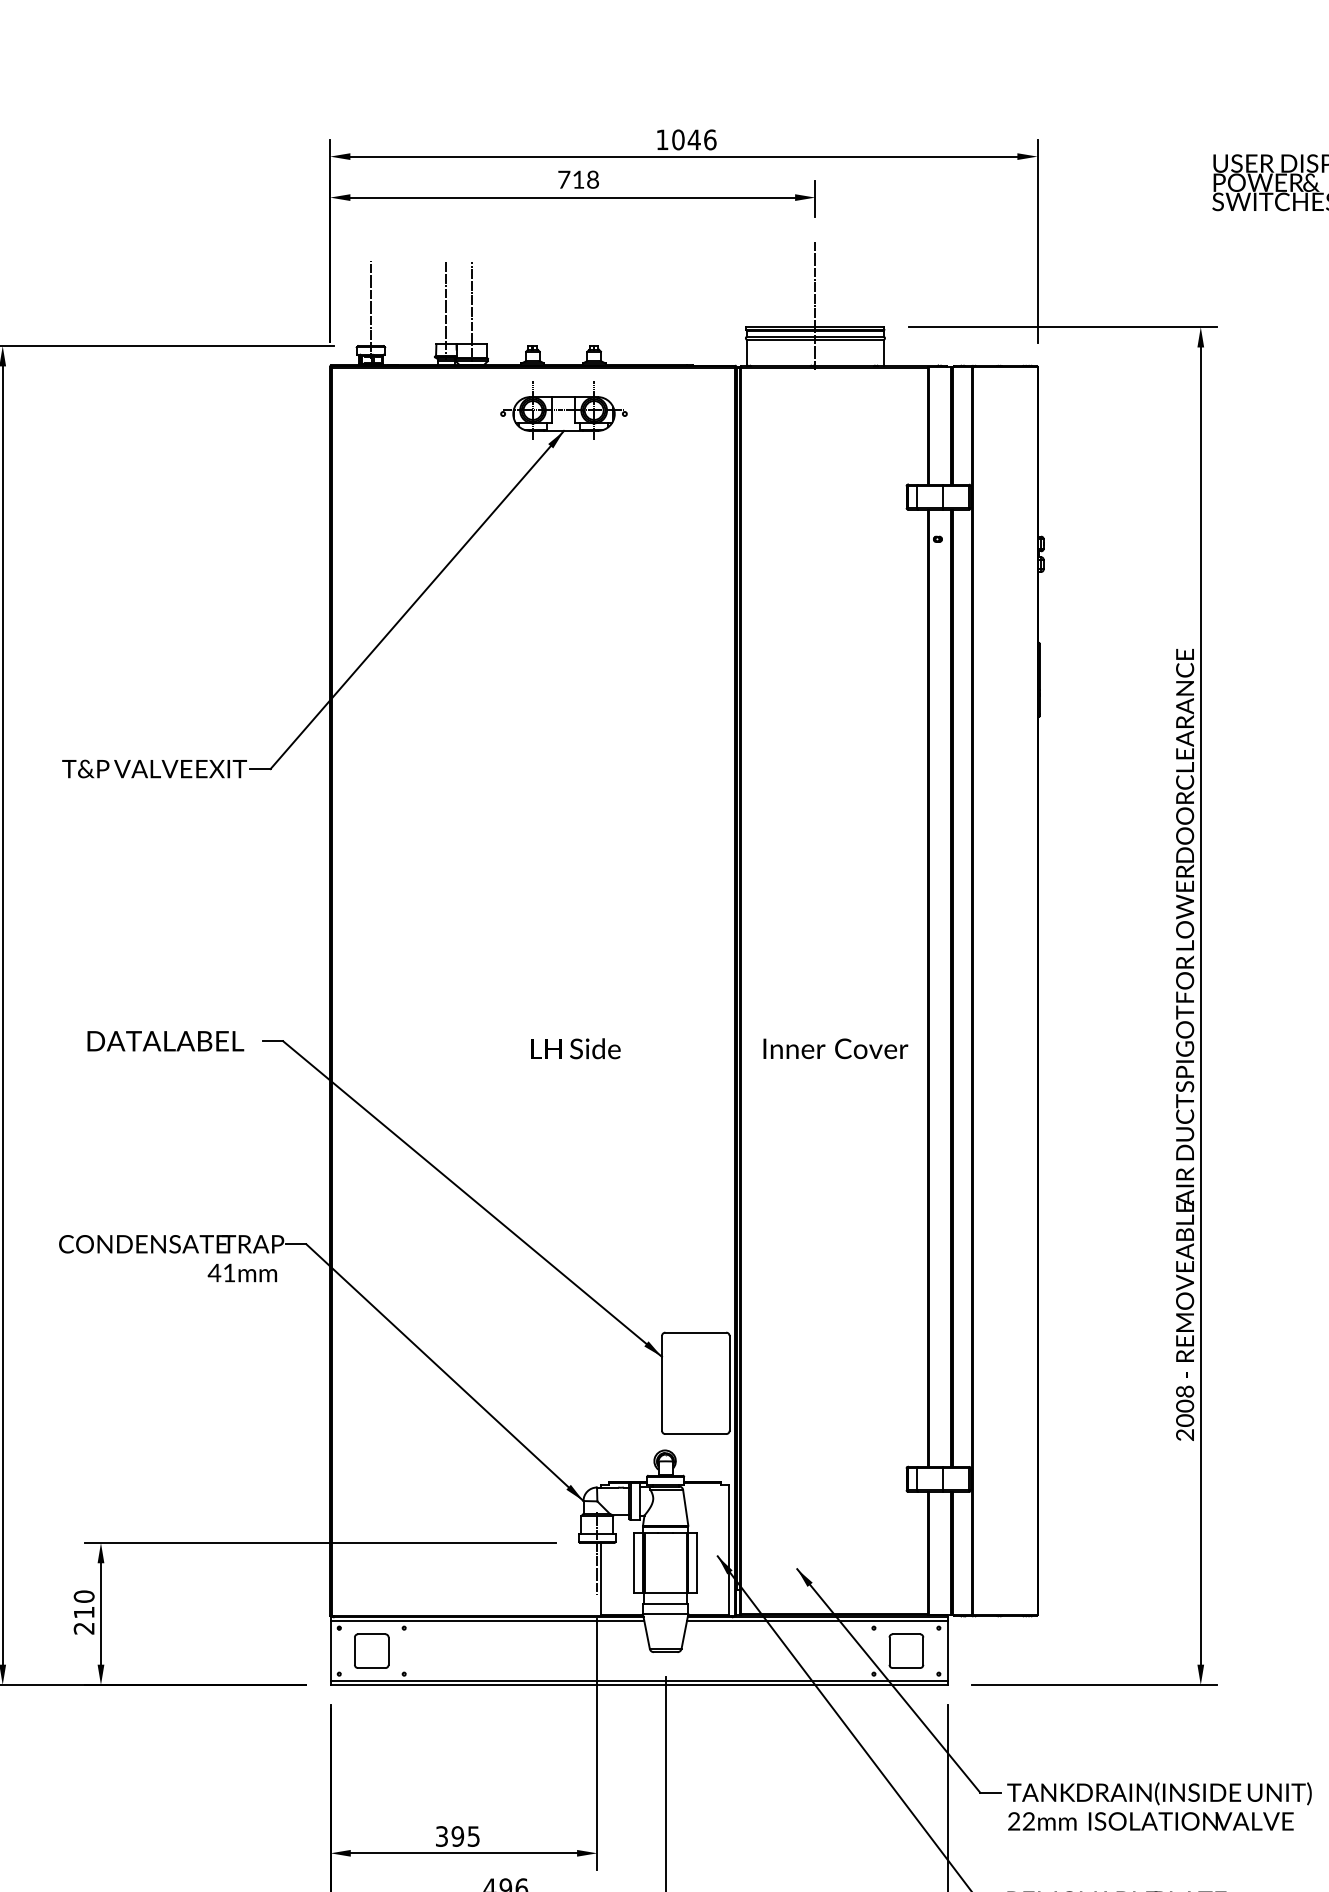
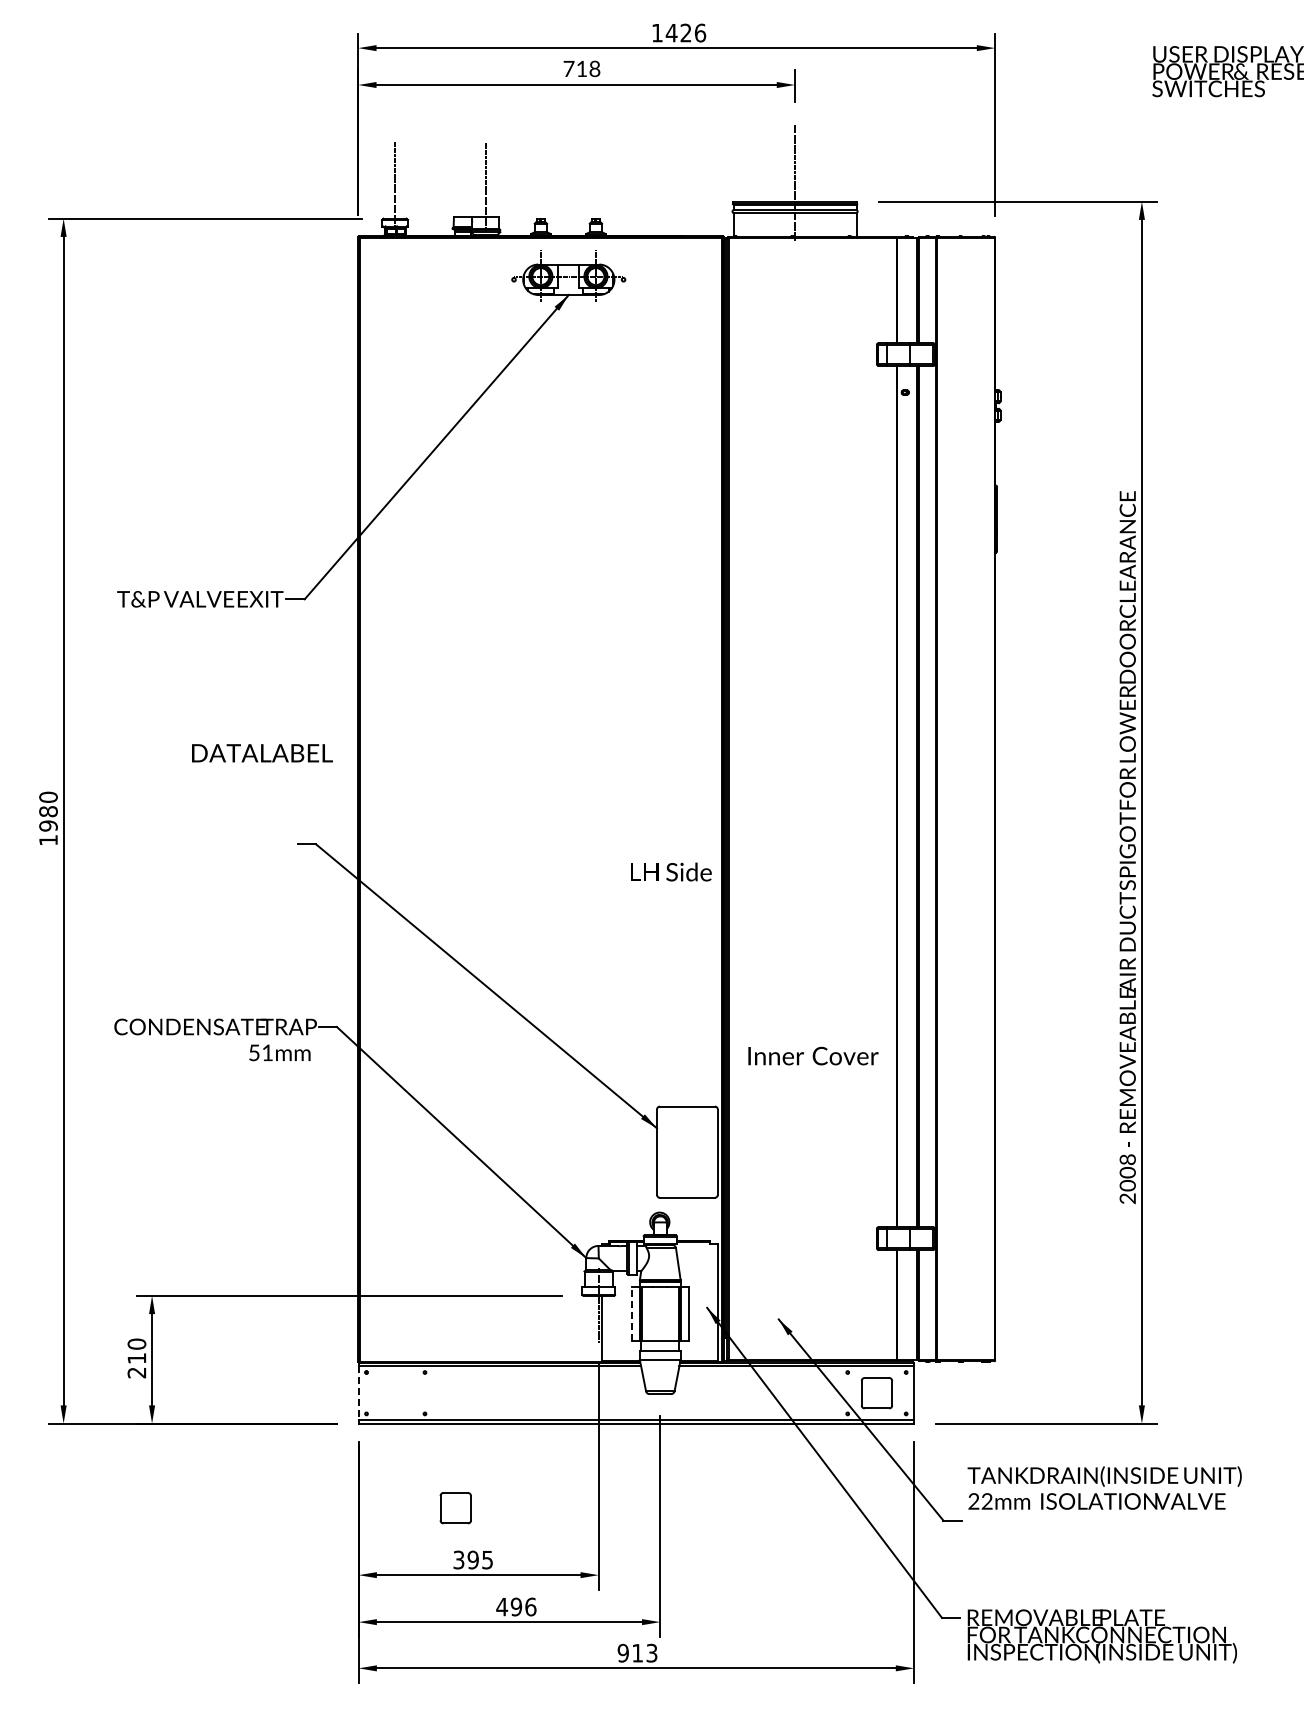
text: (685, 139) -> (678, 32), 1046 -> 1426
line: (445, 310) -> (462, 186), removed
text: (165, 1041) -> (262, 753), moved
text: (575, 1048) -> (671, 871), moved
text: (835, 1048) -> (813, 1055), moved
text: (214, 1272) -> (254, 1052), 41mm -> 51mm
line: (633, 1562) -> (631, 1313), solid -> dashed
line: (330, 1651) -> (358, 1393), solid -> dashed
part: (371, 1651) -> (455, 1508), moved
text: (1159, 1805) -> (1104, 1487), moved

